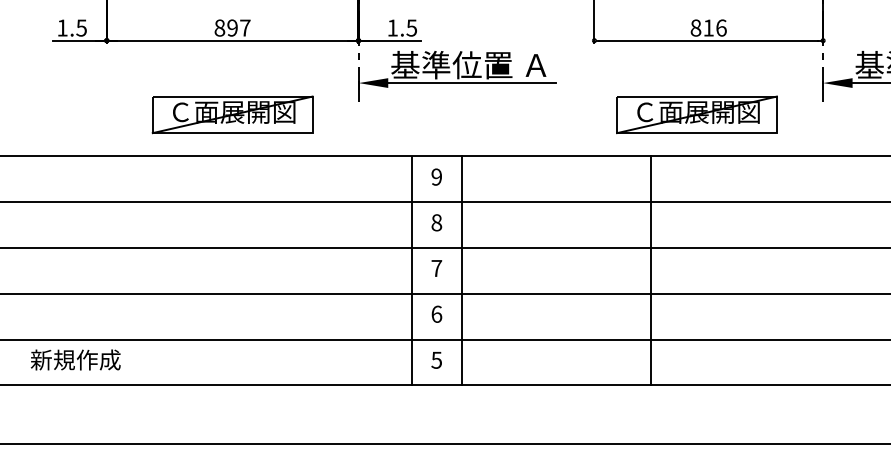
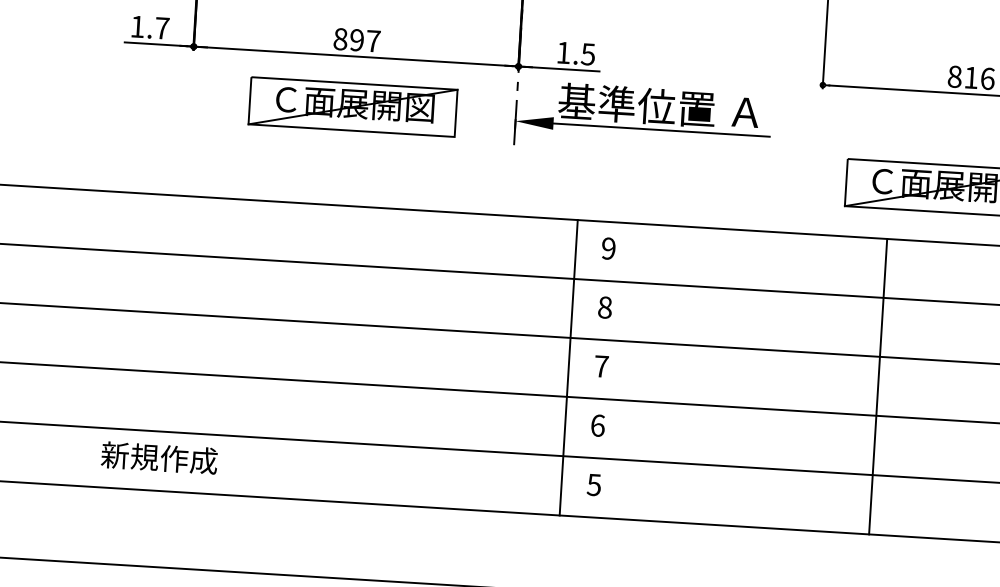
text: (81, 27) -> (162, 27), 1.5 -> 1.7
part: (232, 114) -> (352, 106), moved
line: (462, 270) -> (634, 371), removed
text: (75, 359) -> (159, 457), moved

